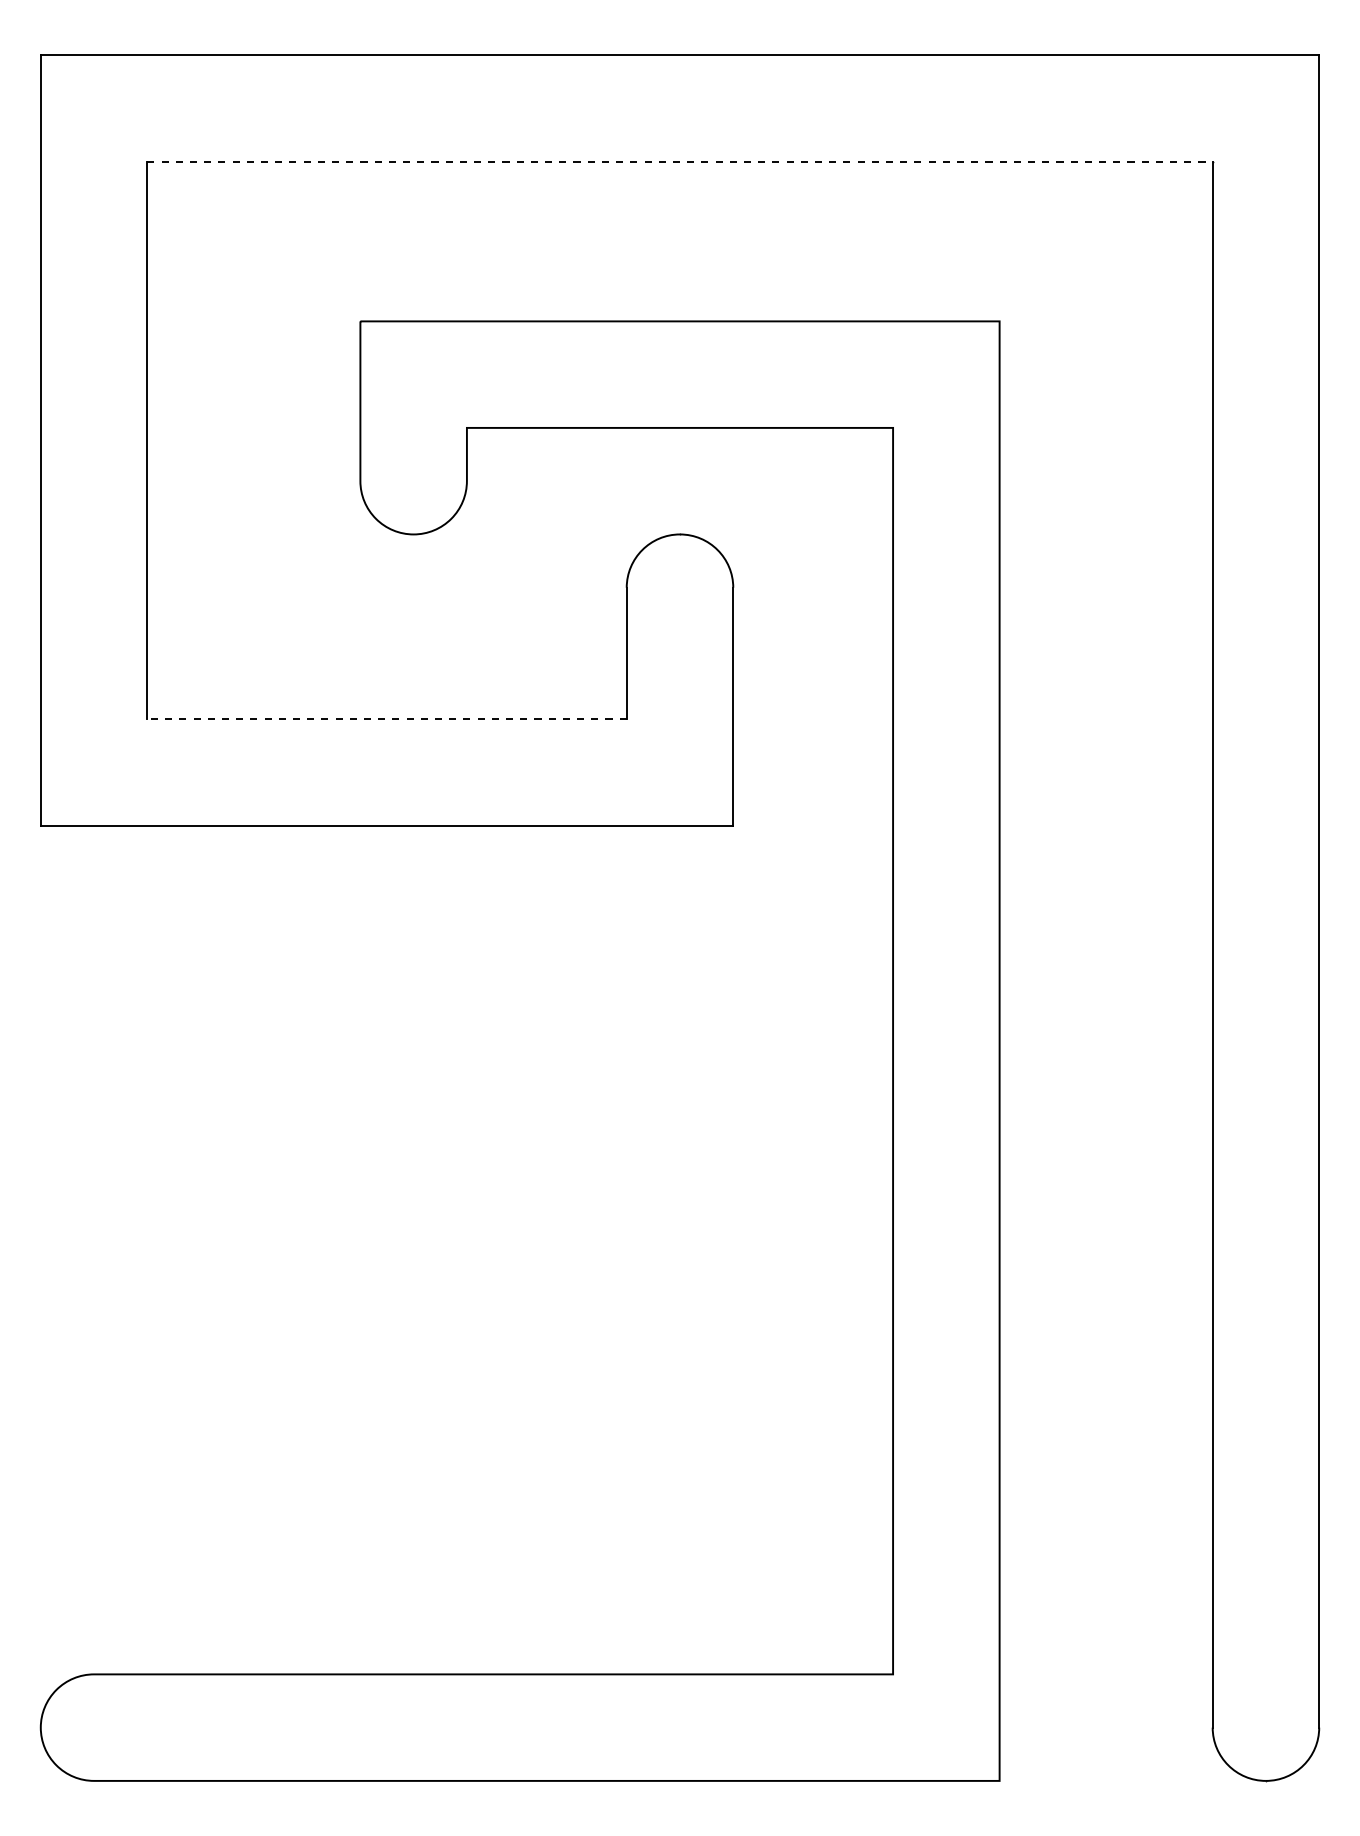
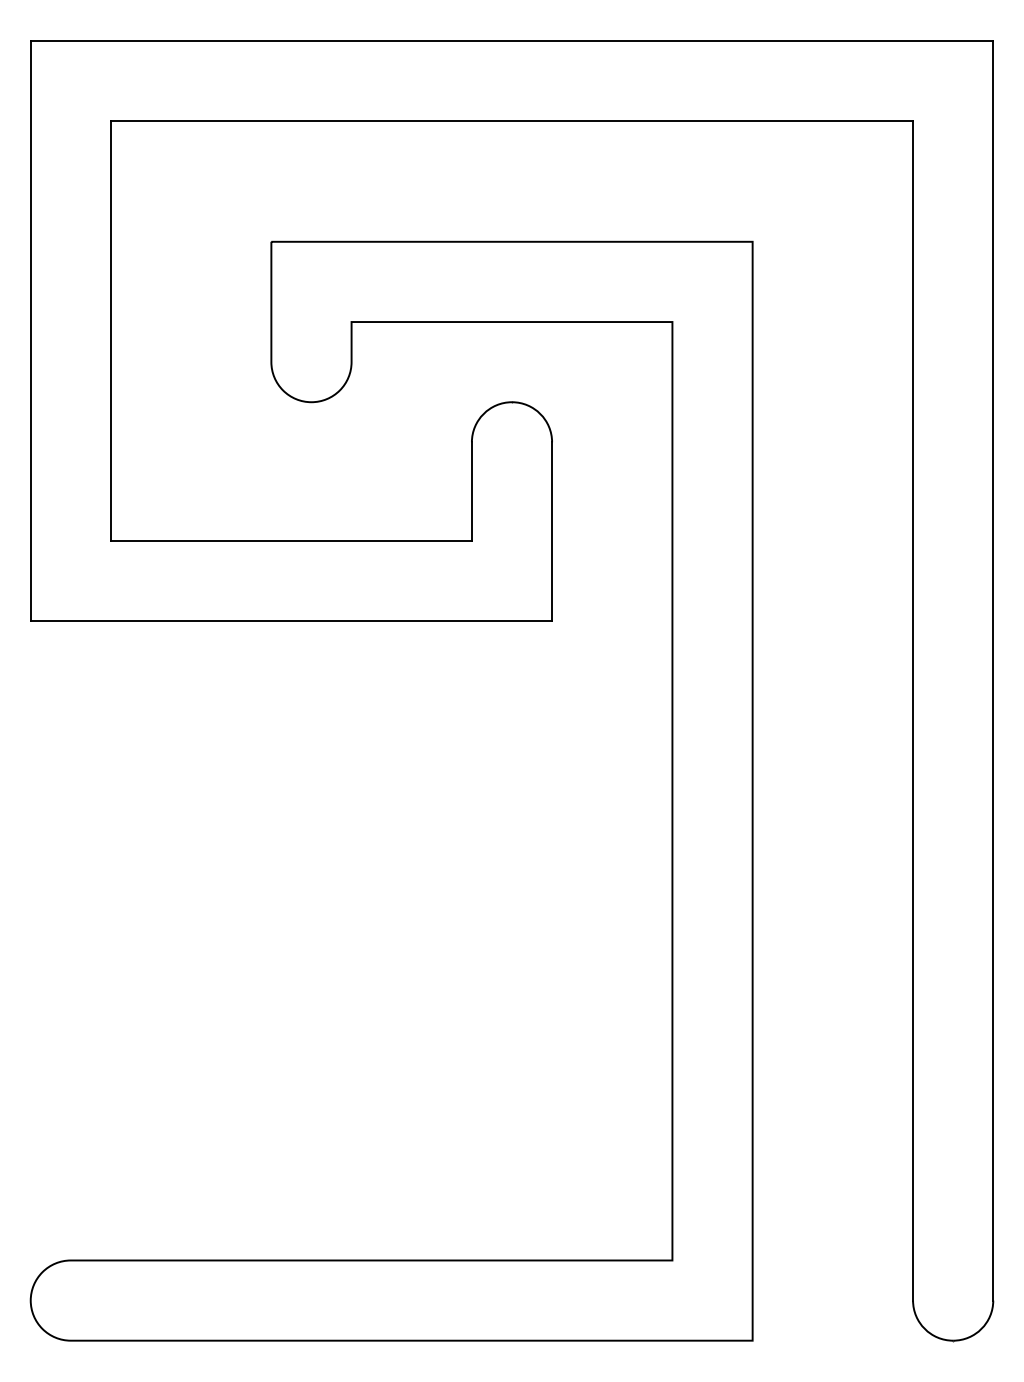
line: (680, 161) -> (512, 121), dashed -> solid
line: (387, 719) -> (291, 541), dashed -> solid

